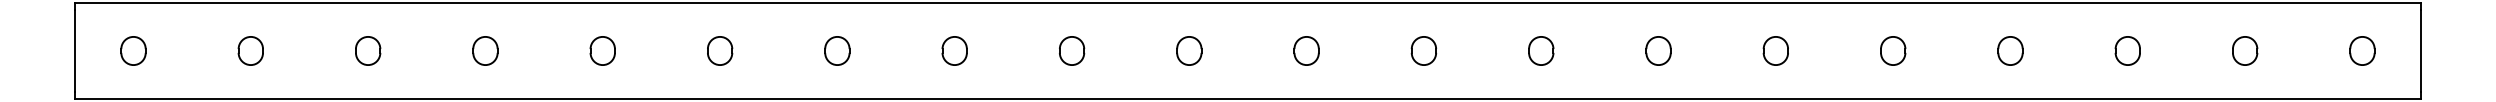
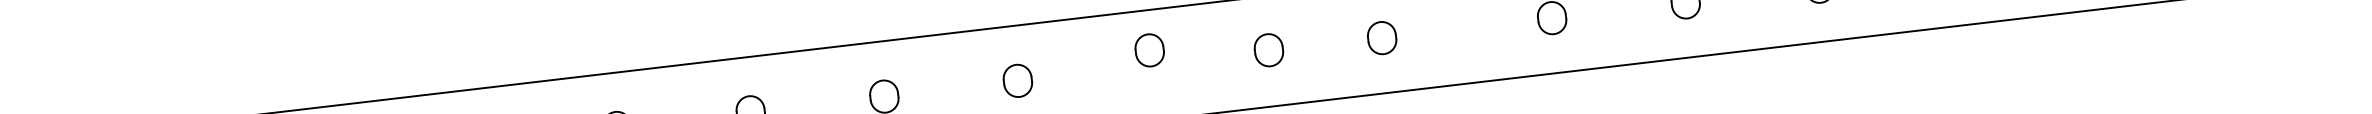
part: (1189, 50) -> (1149, 49), moved
part: (1306, 50) -> (1268, 49), moved
part: (1423, 50) -> (1381, 37), moved

